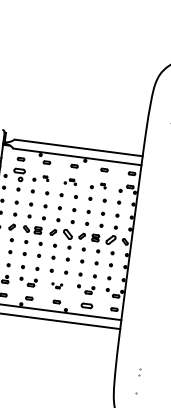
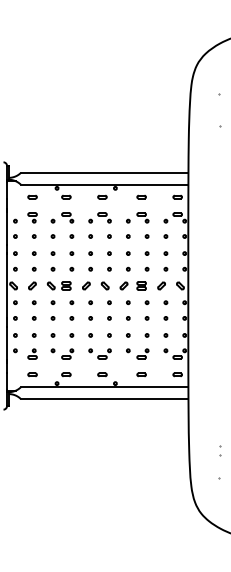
part: (19, 174) -> (32, 217), size x0.62
part: (45, 178) -> (67, 217), size x1.67
part: (70, 181) -> (99, 217), size x1.43
part: (103, 185) -> (142, 217), size x1.67
part: (67, 233) -> (104, 285), size x0.62
part: (110, 239) -> (161, 285), size x0.62
part: (56, 285) -> (99, 353), size x1.67
part: (86, 305) -> (141, 374), size x0.62

